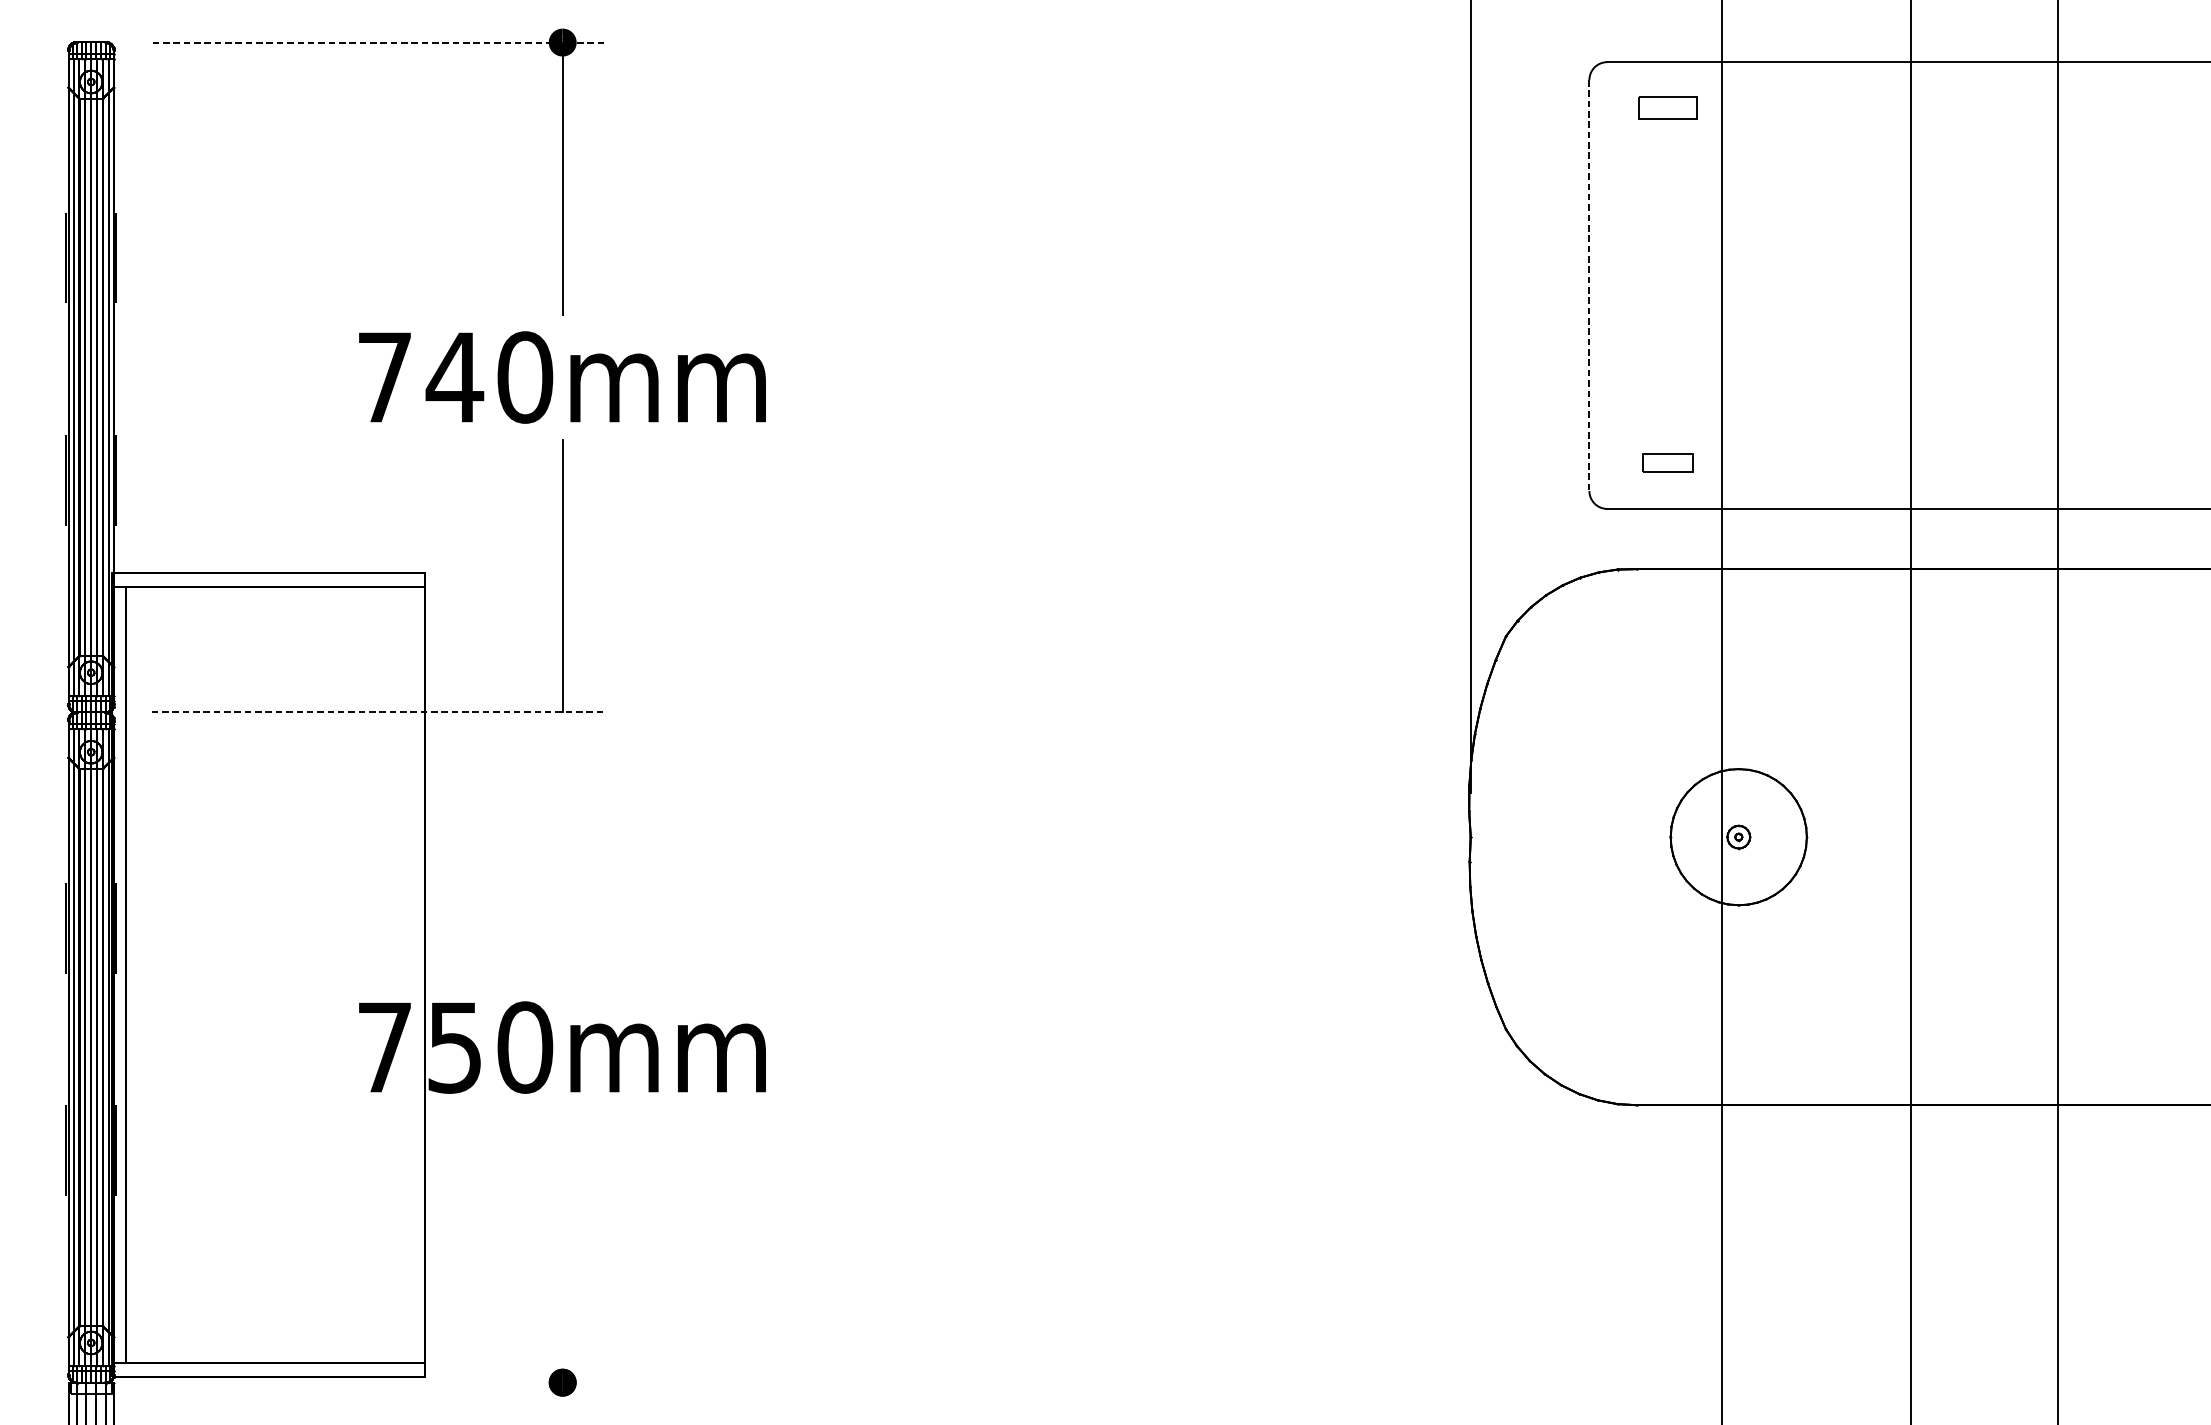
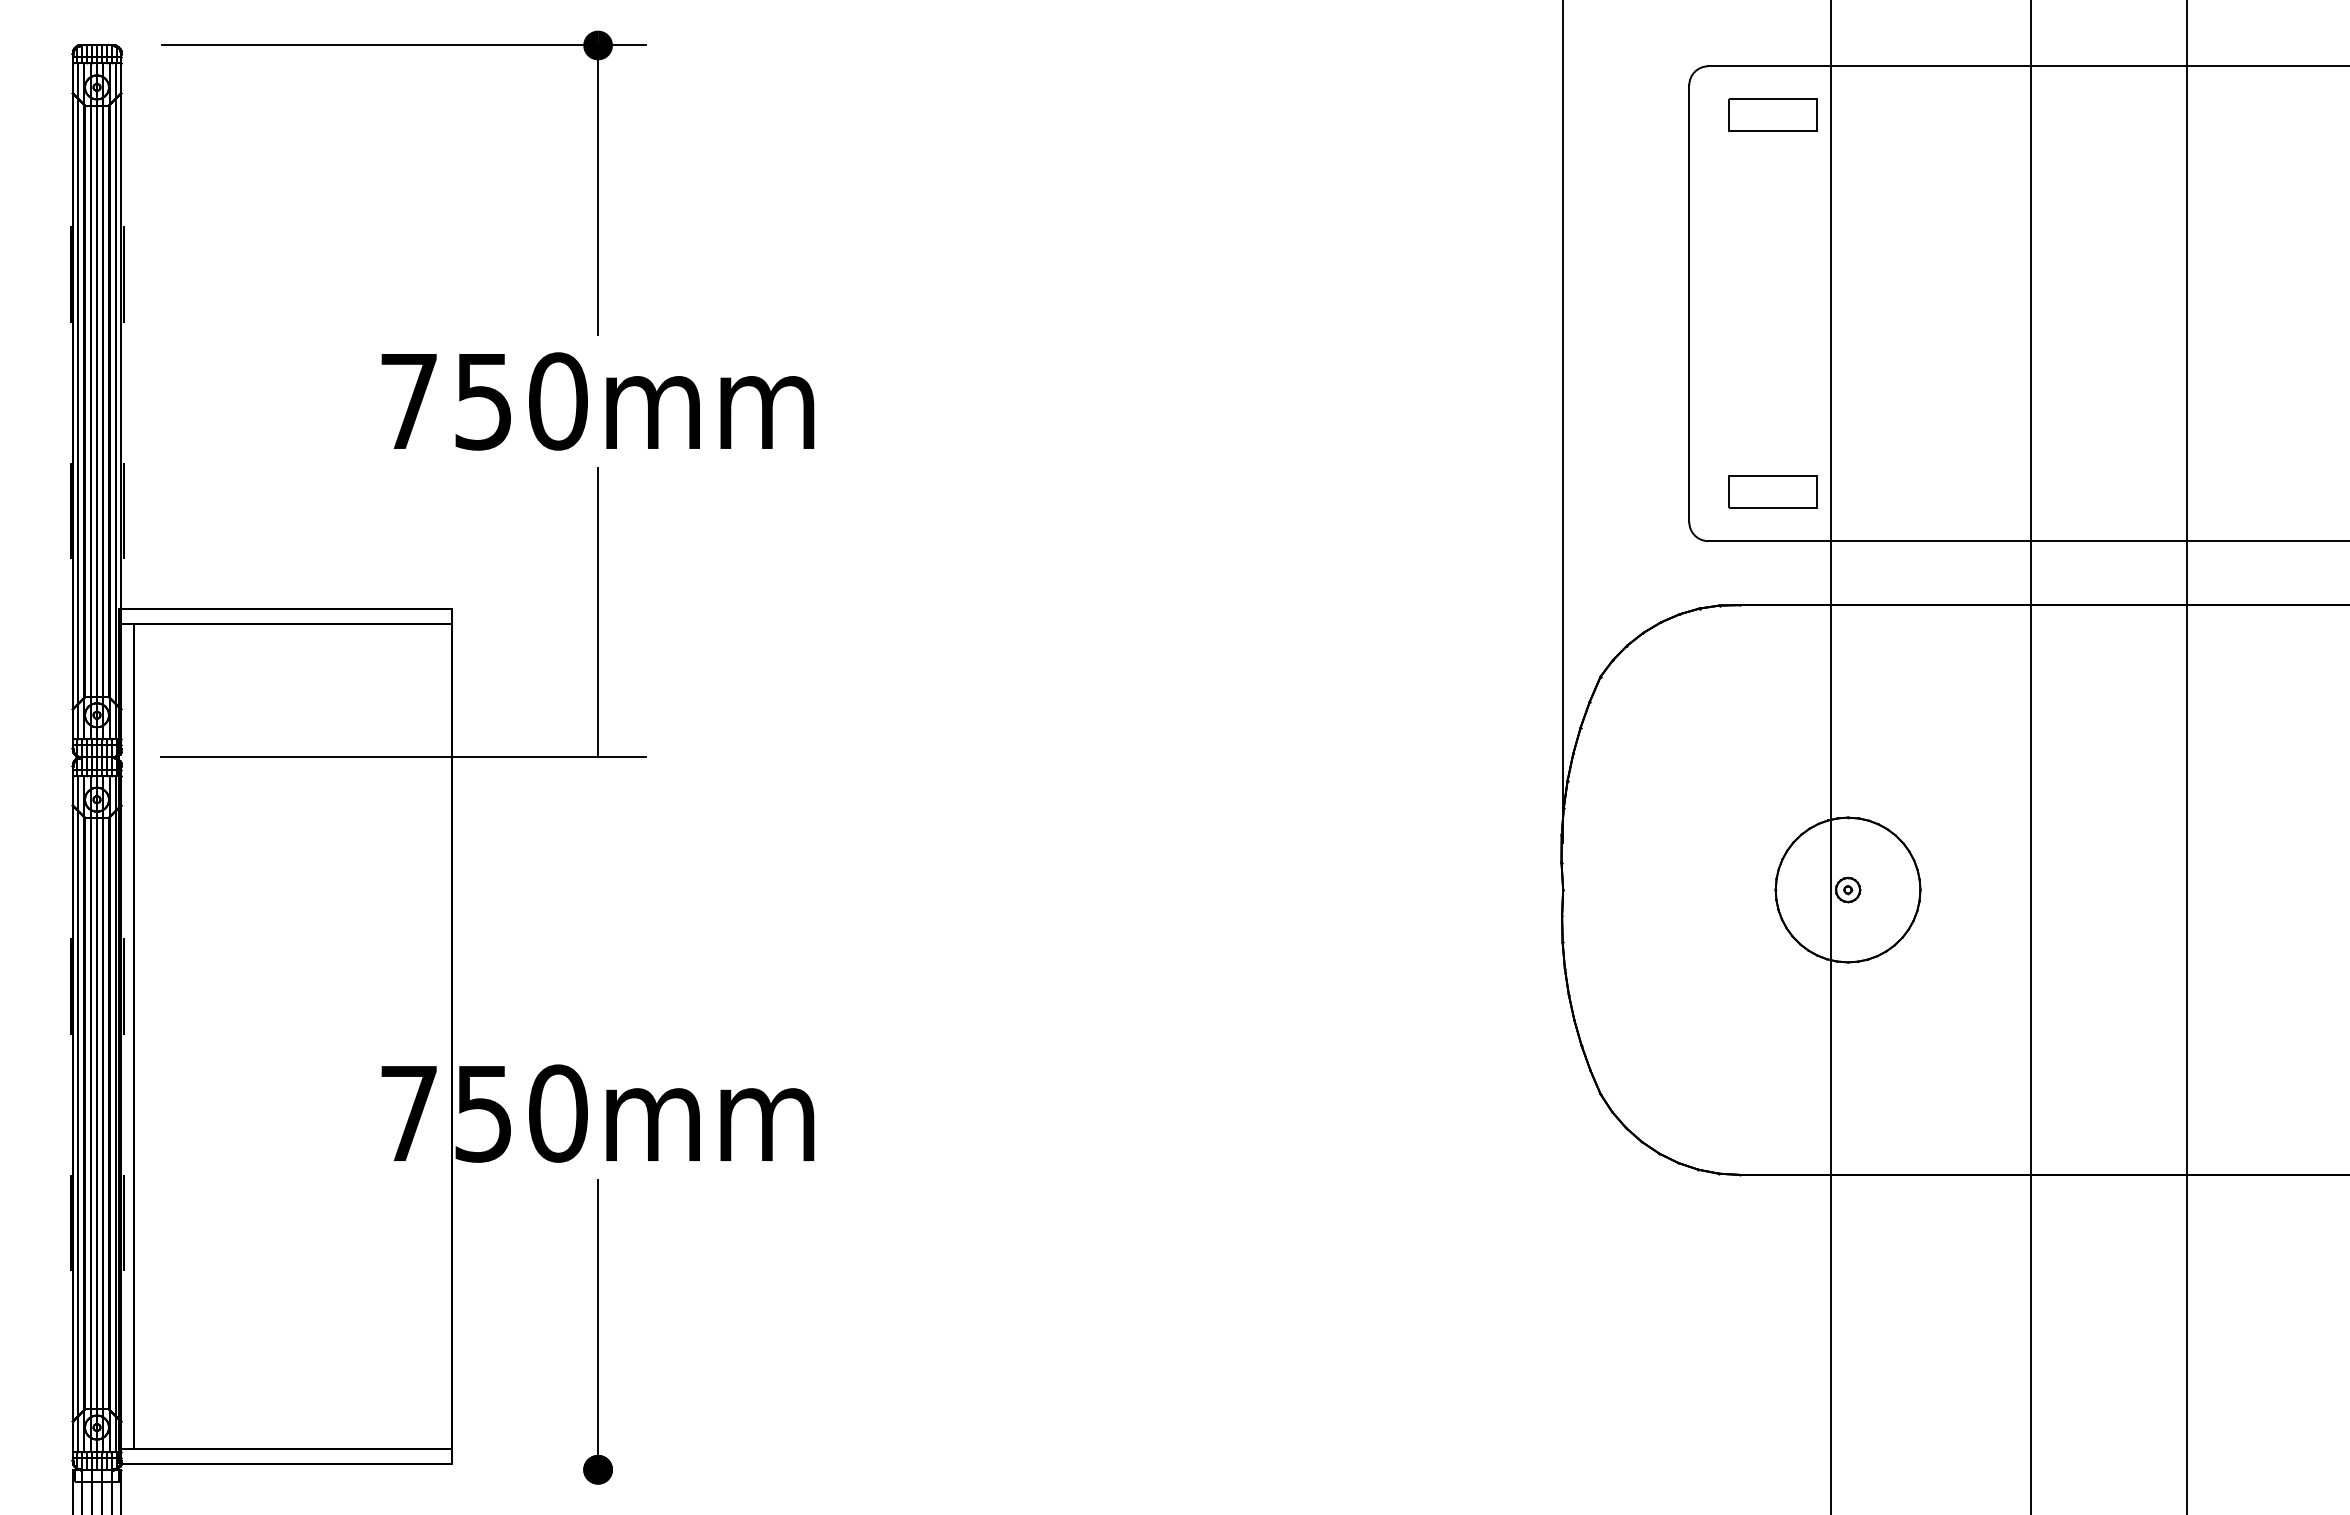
line: (379, 42) -> (403, 45), dashed -> solid
part: (1667, 107) -> (1772, 114), size x1.43
line: (1589, 286) -> (1689, 304), dashed -> solid
text: (454, 378) -> (483, 402), 740mm -> 750mm
part: (1667, 462) -> (1772, 491), size x1.67
line: (379, 712) -> (403, 757), dashed -> solid
line: (563, 1245) -> (598, 1324), added

